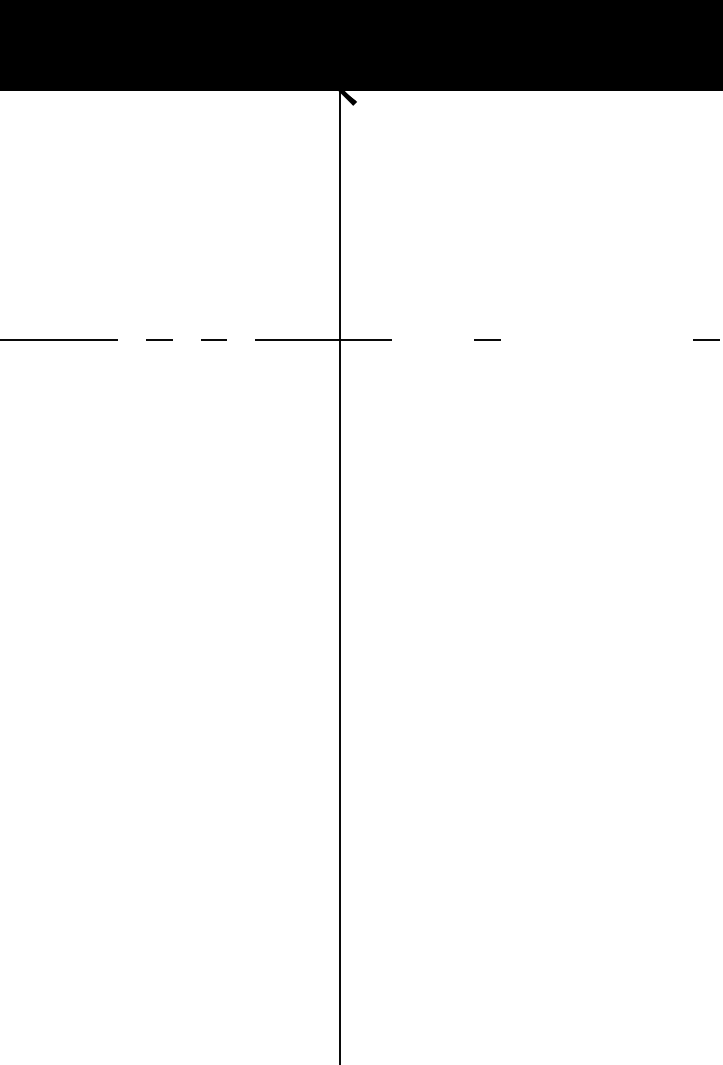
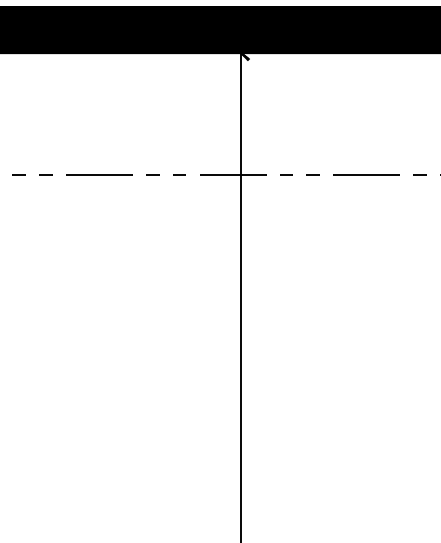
line: (432, 338) -> (286, 174), added
line: (596, 338) -> (366, 174), added

